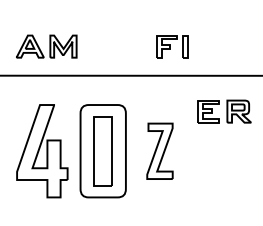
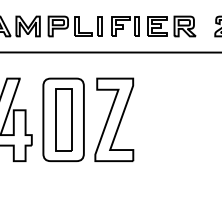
part: (116, 46) -> (75, 26), added
part: (224, 111) -> (171, 26), moved
part: (159, 151) -> (113, 120), size x1.67

